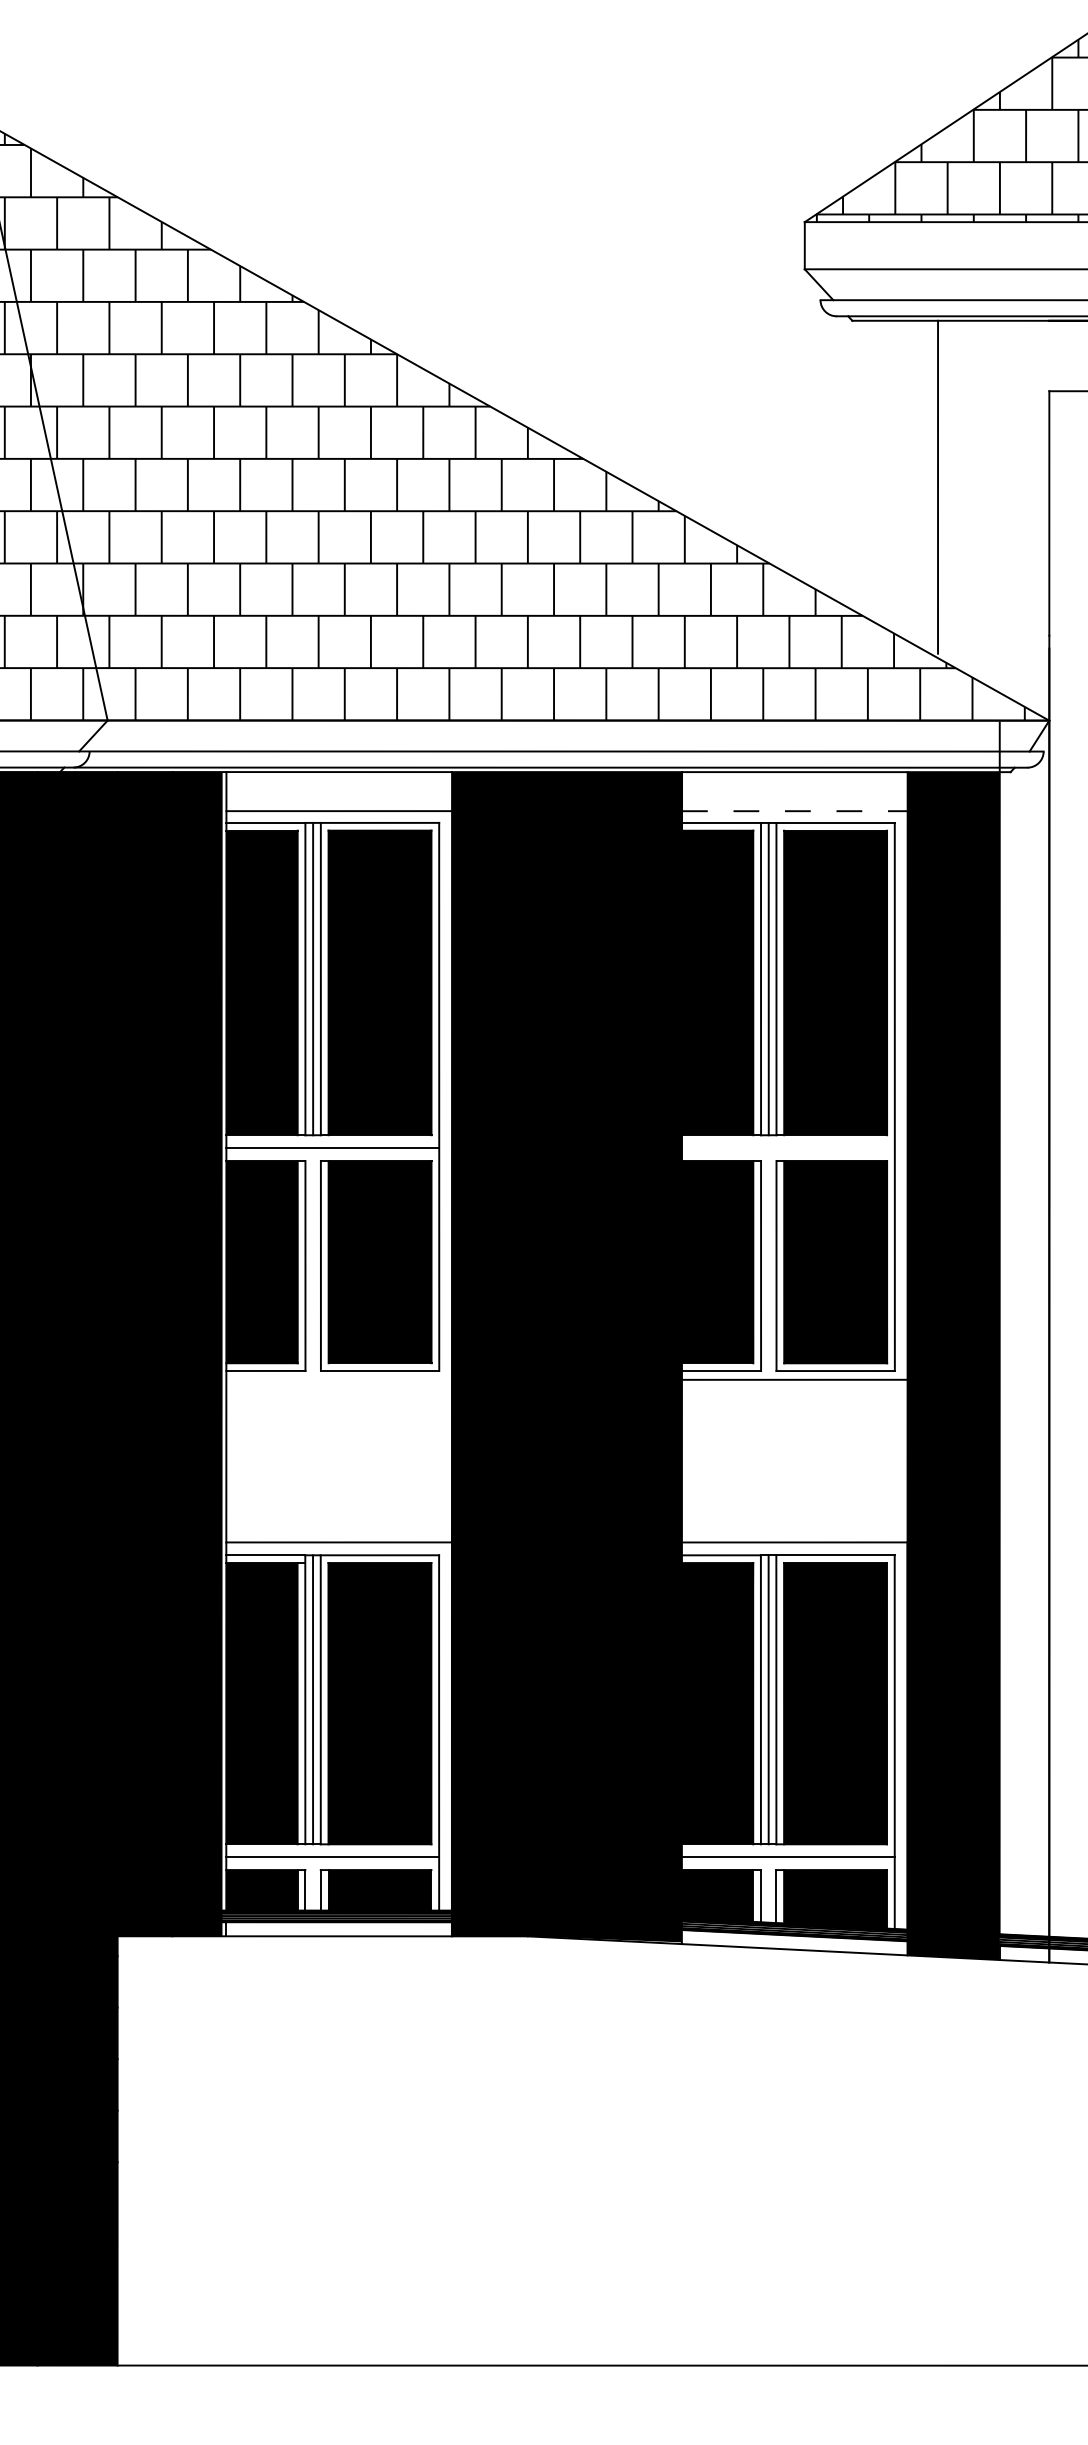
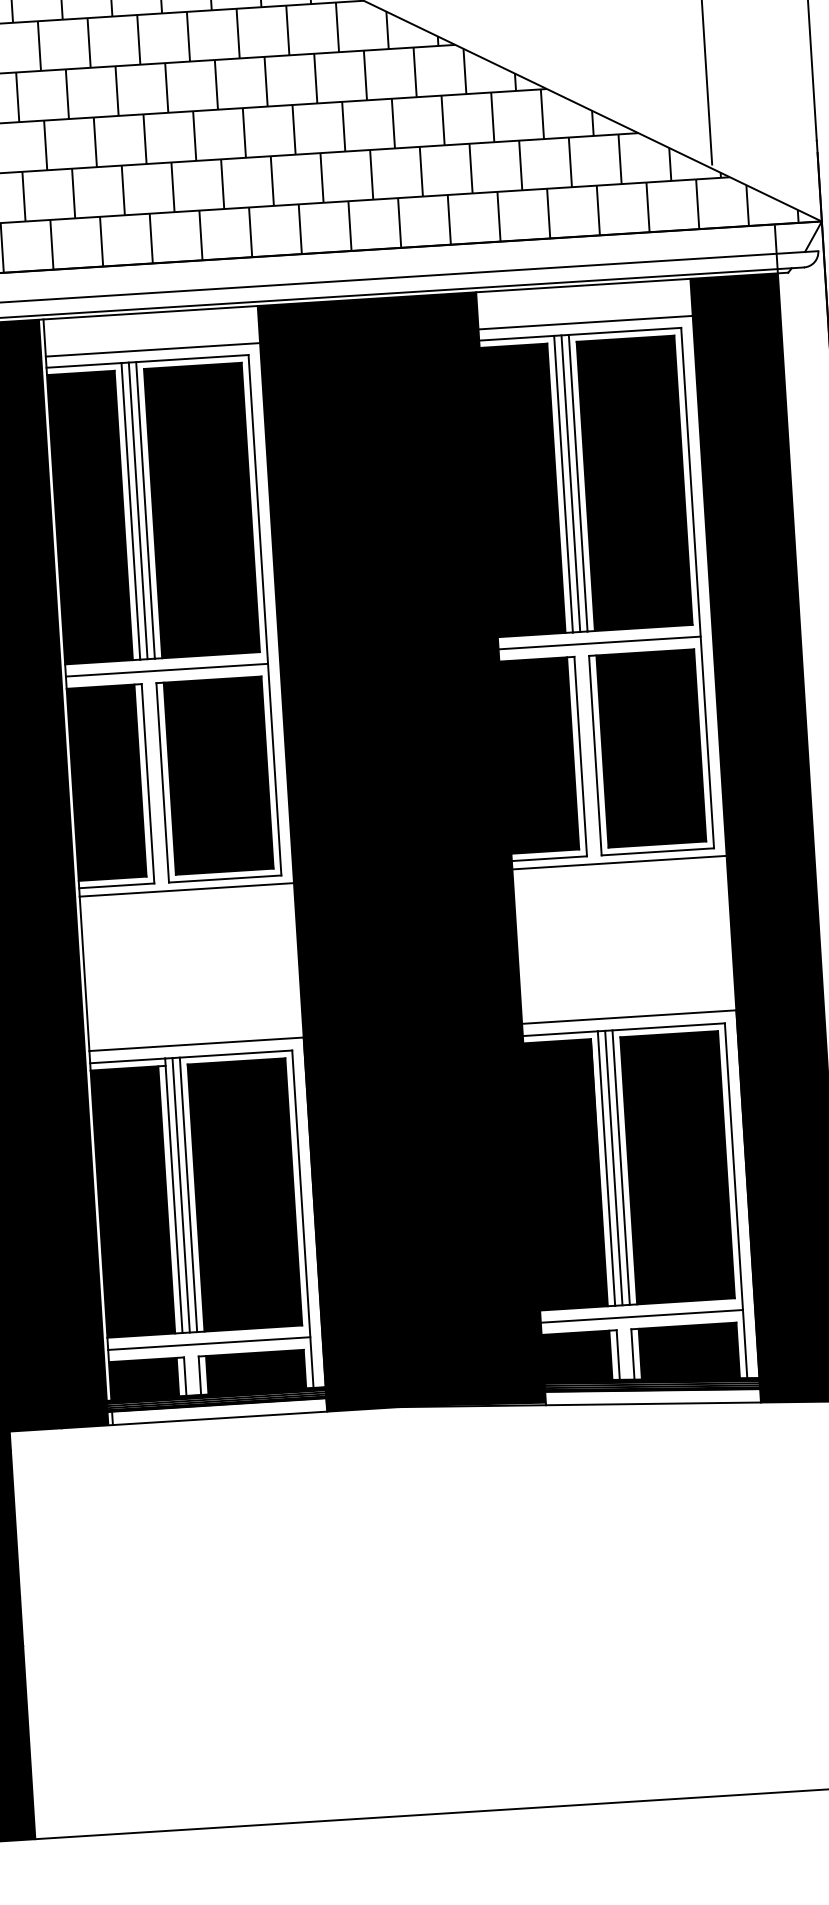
line: (794, 811) -> (585, 322), dashed -> solid
line: (787, 1148) -> (598, 643), added
line: (338, 1379) -> (186, 889), added

